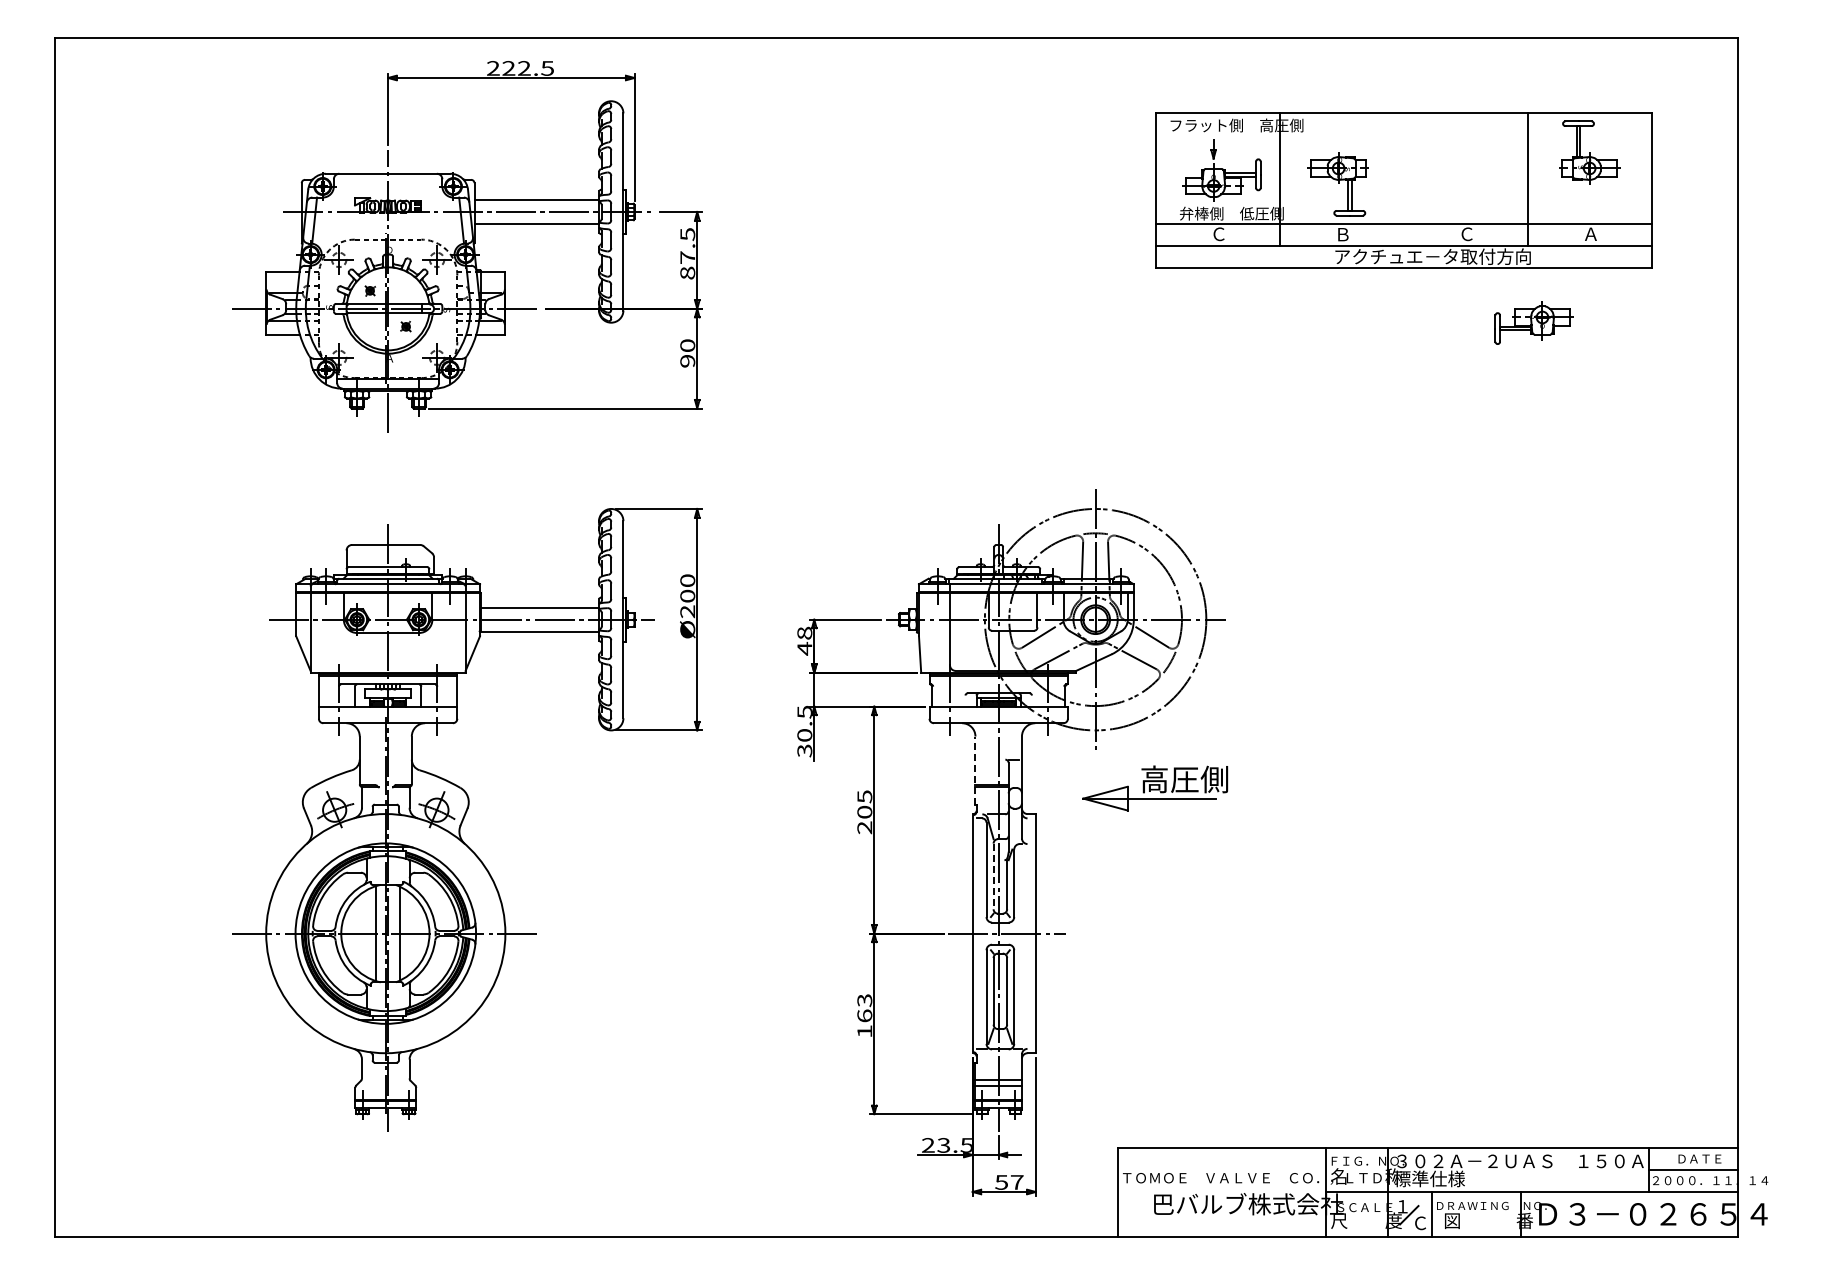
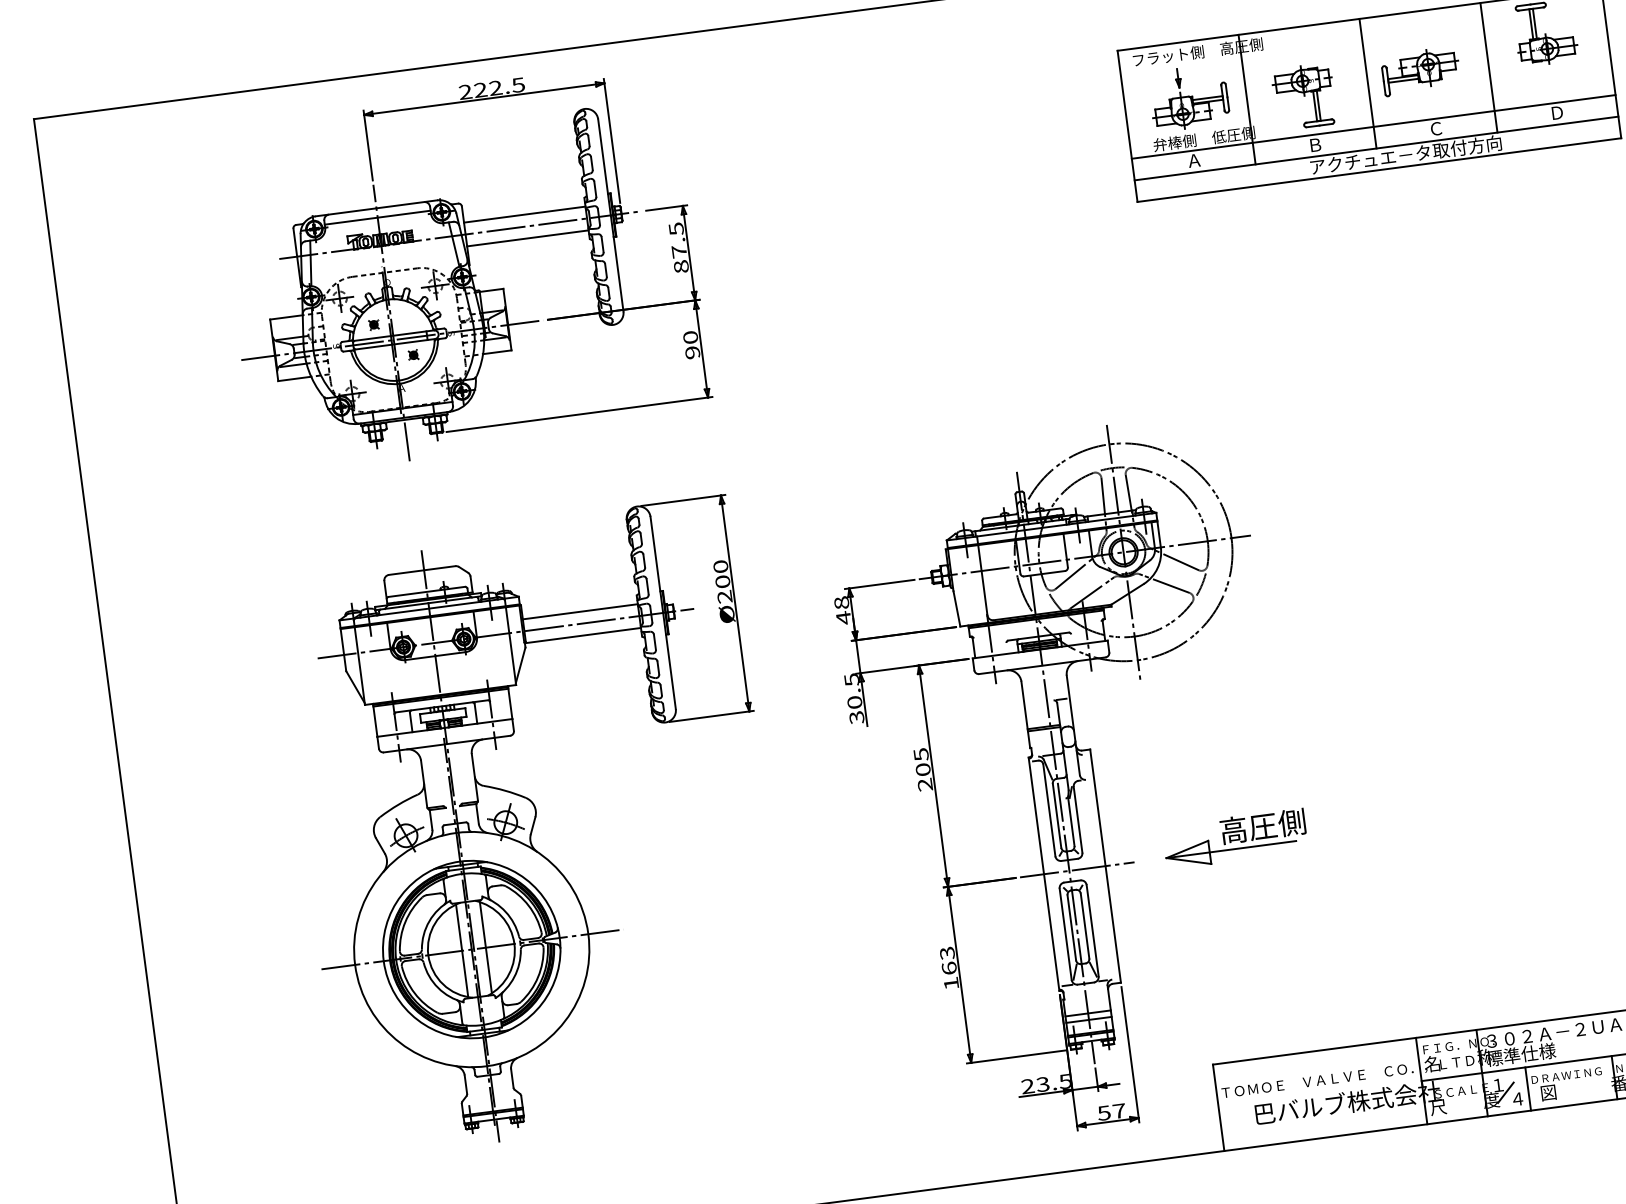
line: (1404, 179) -> (1368, 83), added
line: (387, 183) -> (377, 217), added
text: (1590, 233) -> (1556, 112), Ａ -> Ｄ
text: (1218, 234) -> (1193, 160), Ｃ -> Ａ
part: (1533, 322) -> (1420, 70), moved
line: (975, 770) -> (1025, 714), dashed -> solid
part: (1155, 788) -> (1235, 838), moved
line: (993, 876) -> (1056, 815), dashed -> solid
text: (1420, 1223) -> (1517, 1099), Ｃ -> ４

